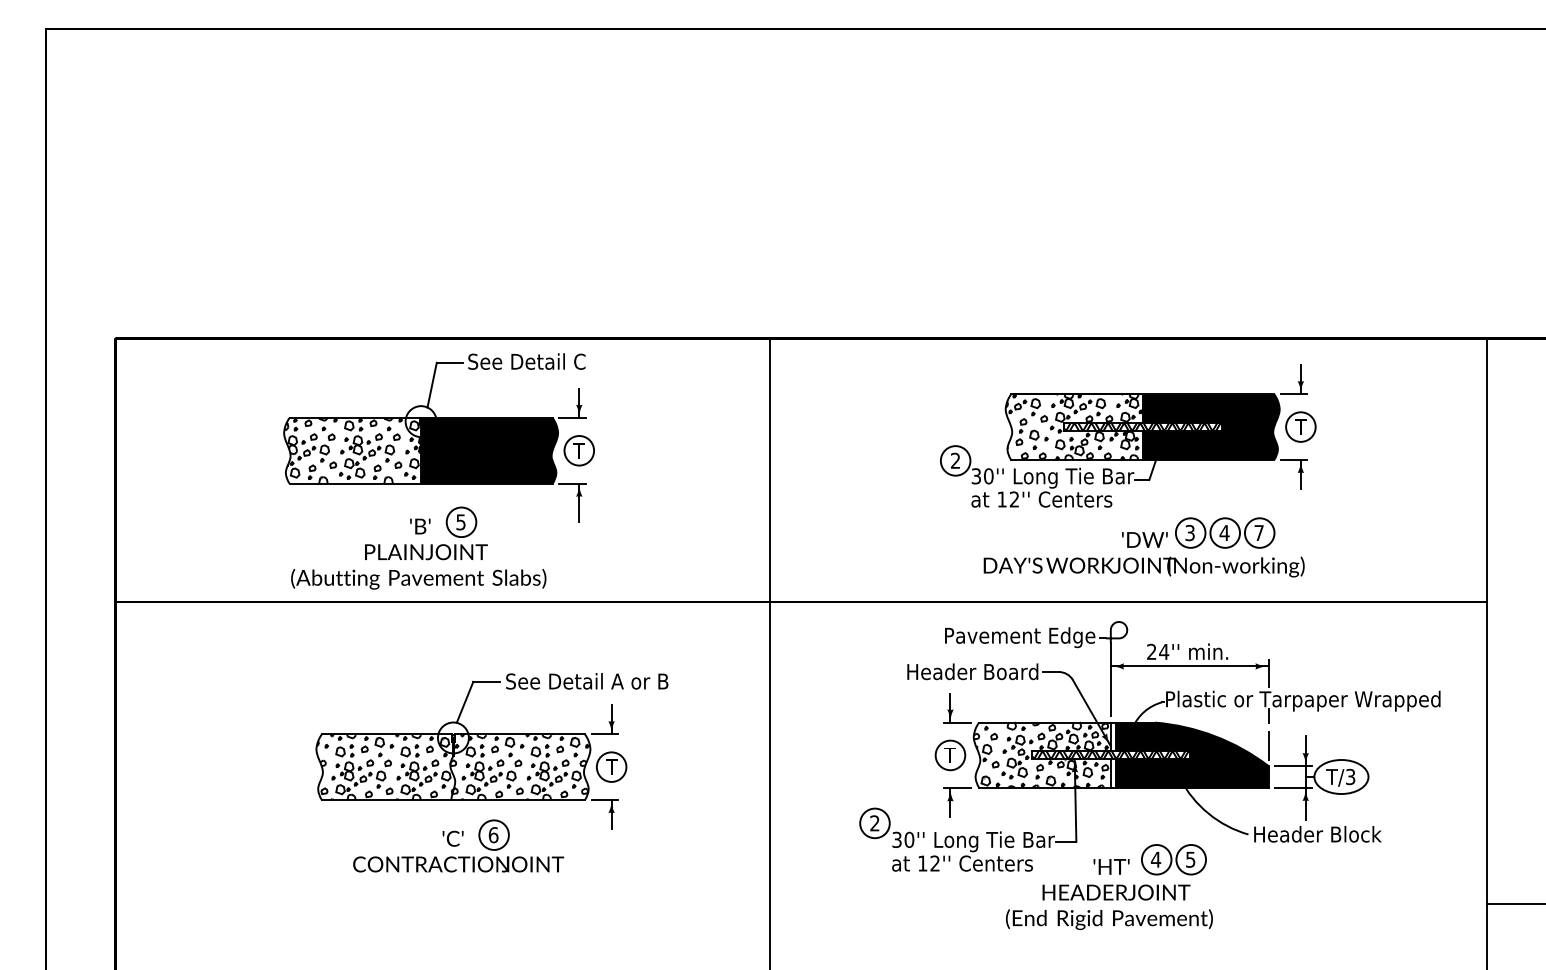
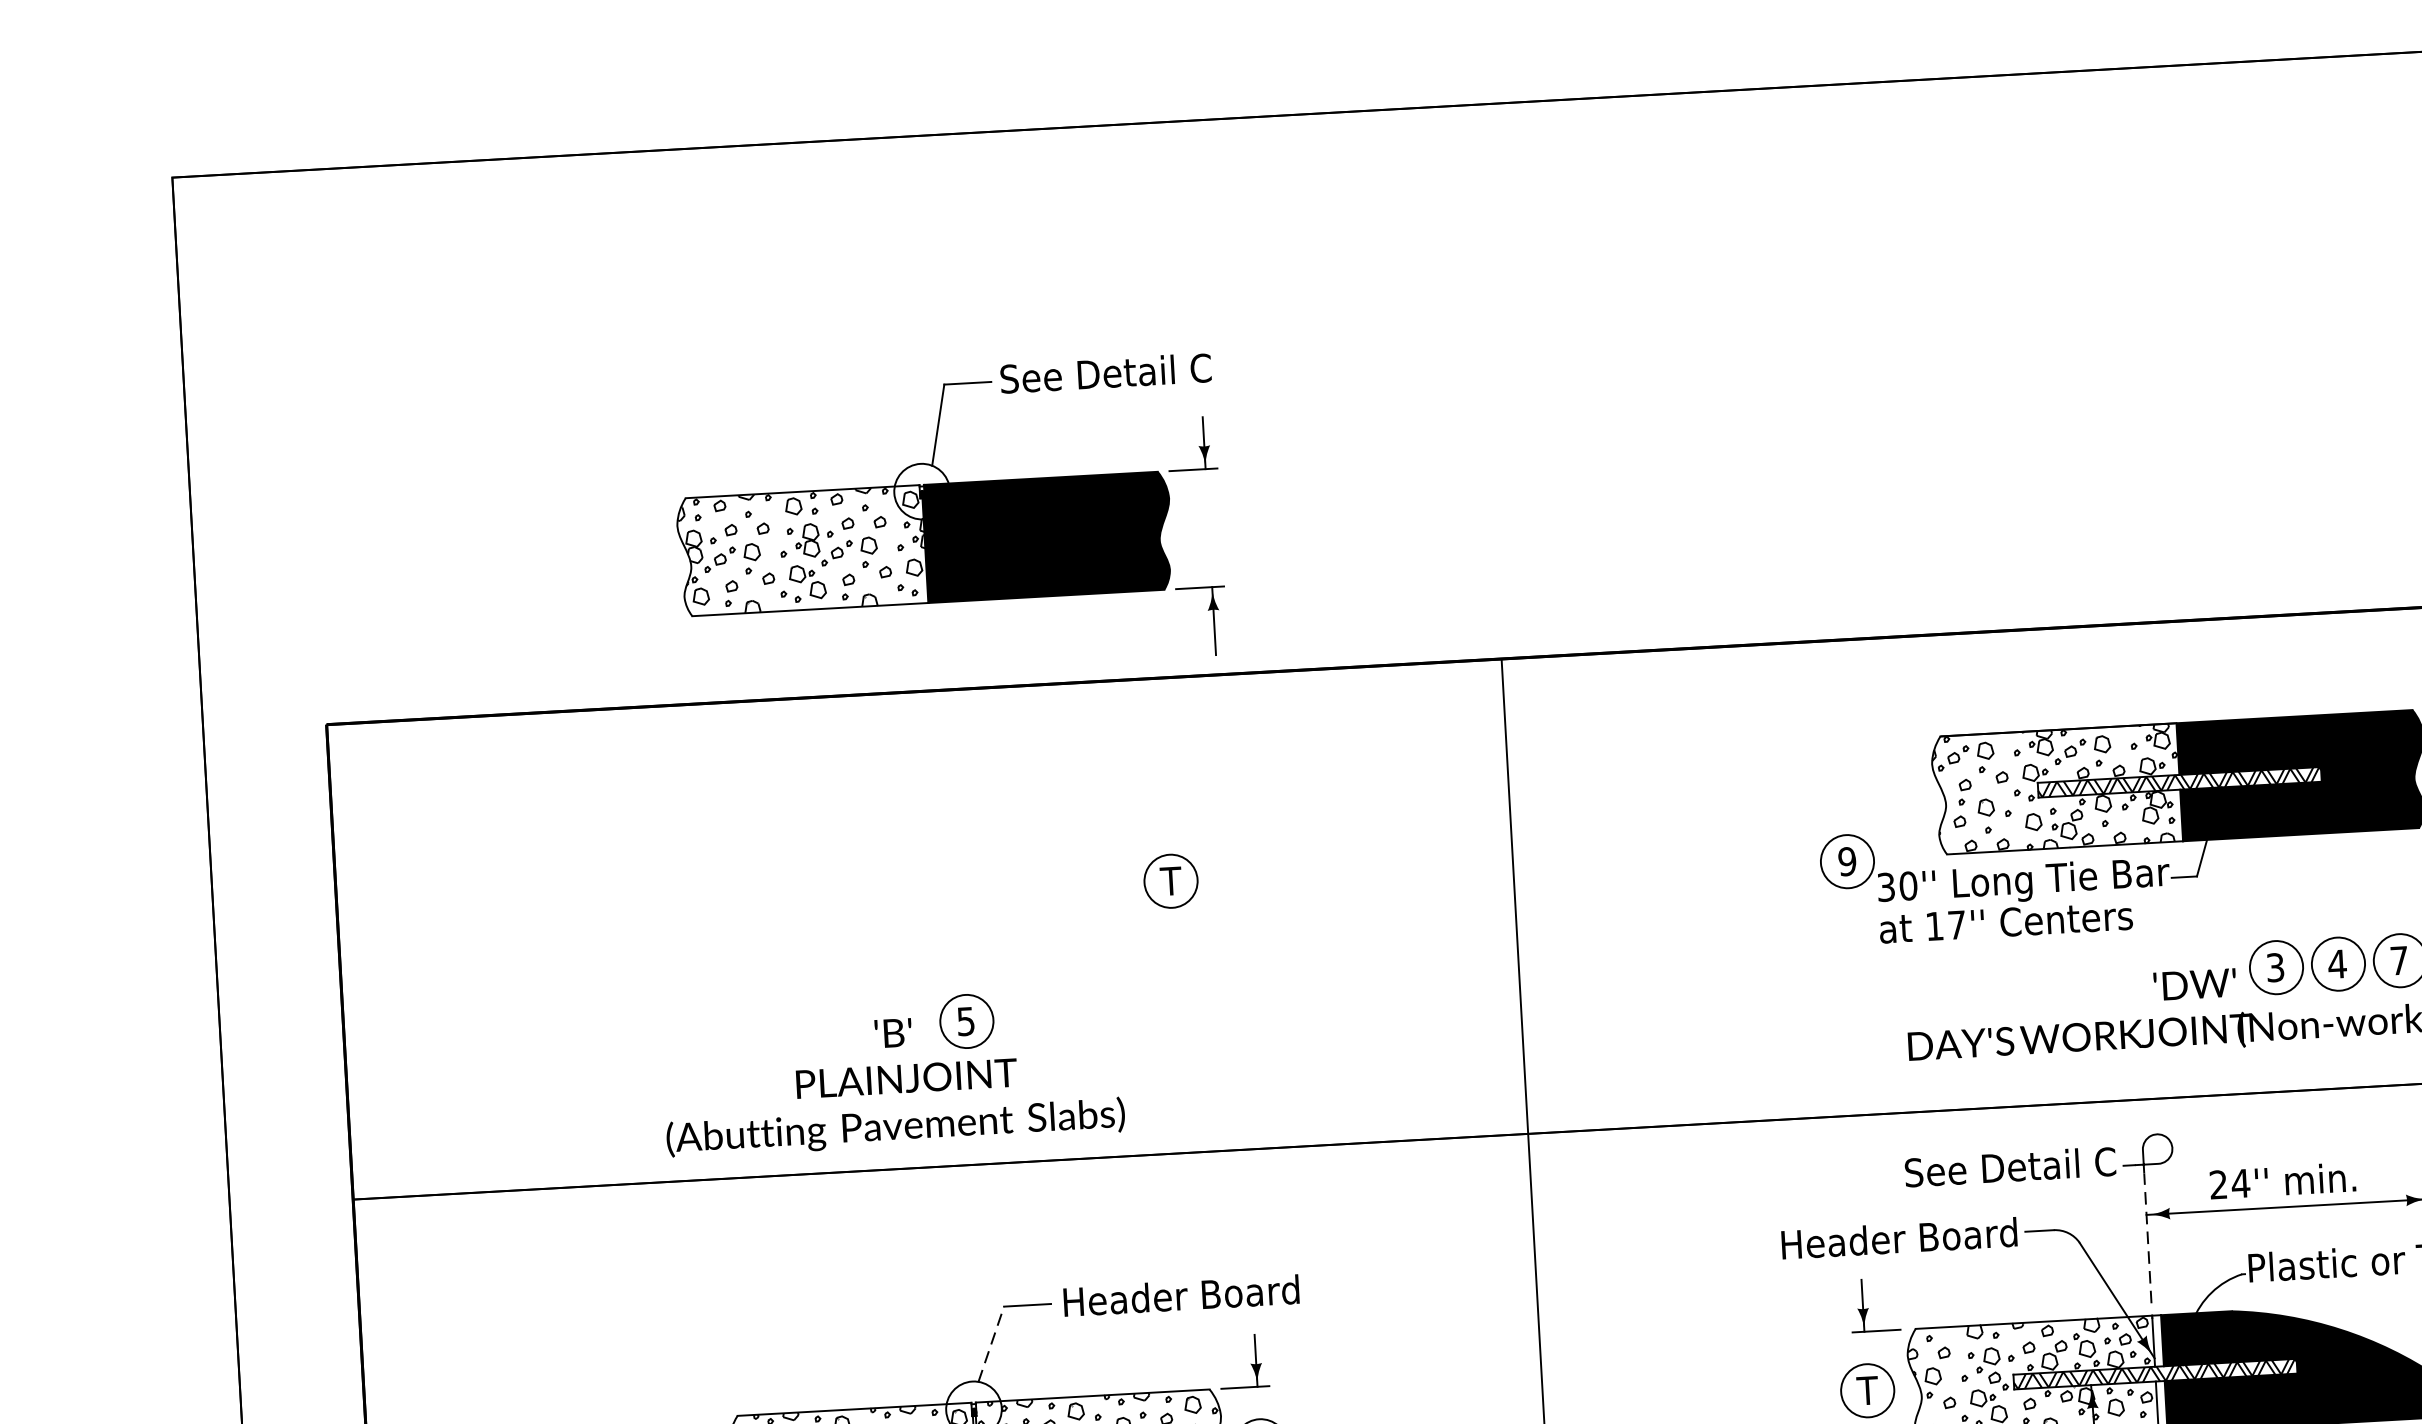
part: (434, 437) -> (947, 518), moved
text: (955, 460) -> (1847, 860), 2 -> 9
text: (1013, 499) -> (1955, 925), 12'' -> 17''
text: (1020, 637) -> (1981, 1172), Pavement Edge -> See Detail C
line: (1110, 679) -> (2147, 1238), solid -> dashed
text: (587, 681) -> (1208, 1294), See Detail A or B -> Header Board
line: (465, 701) -> (991, 1342), solid -> dashed

